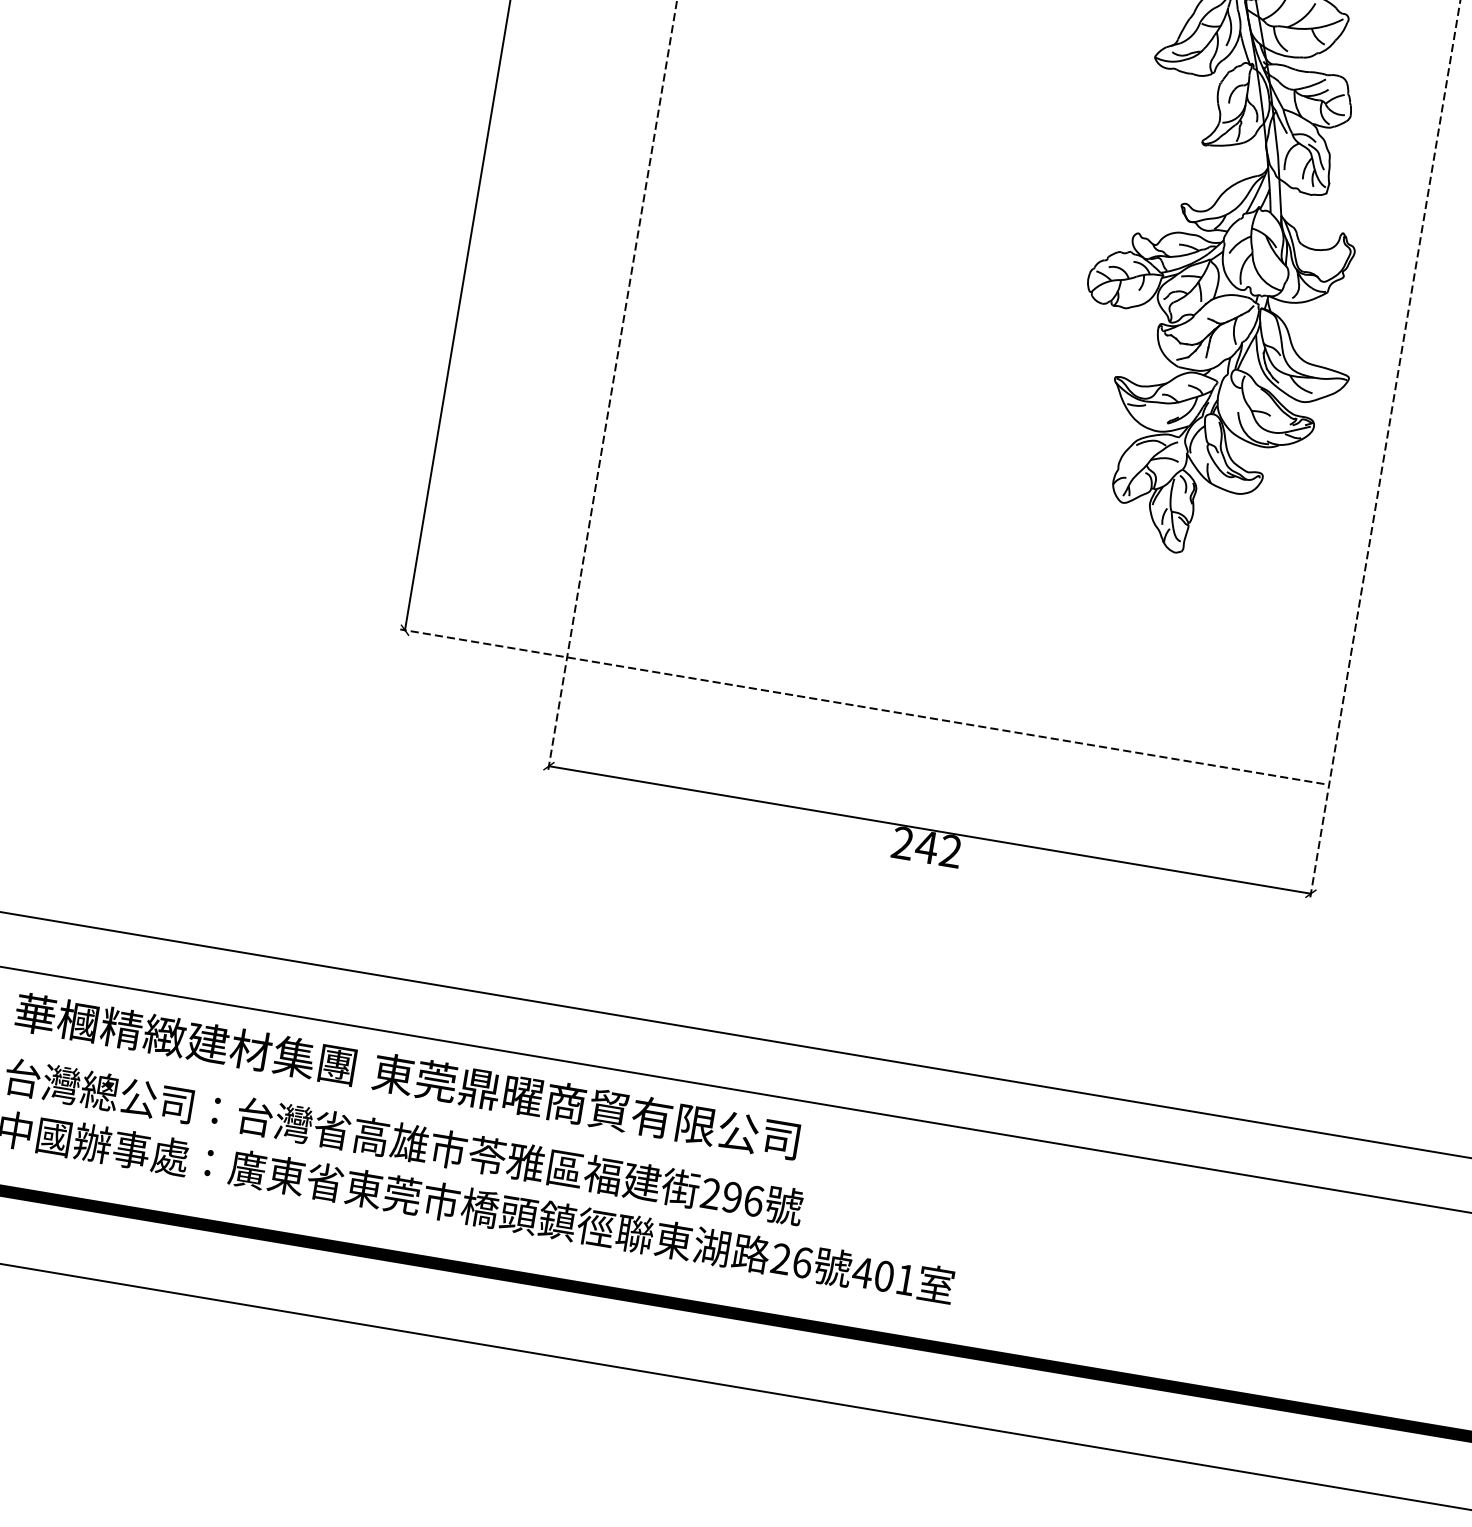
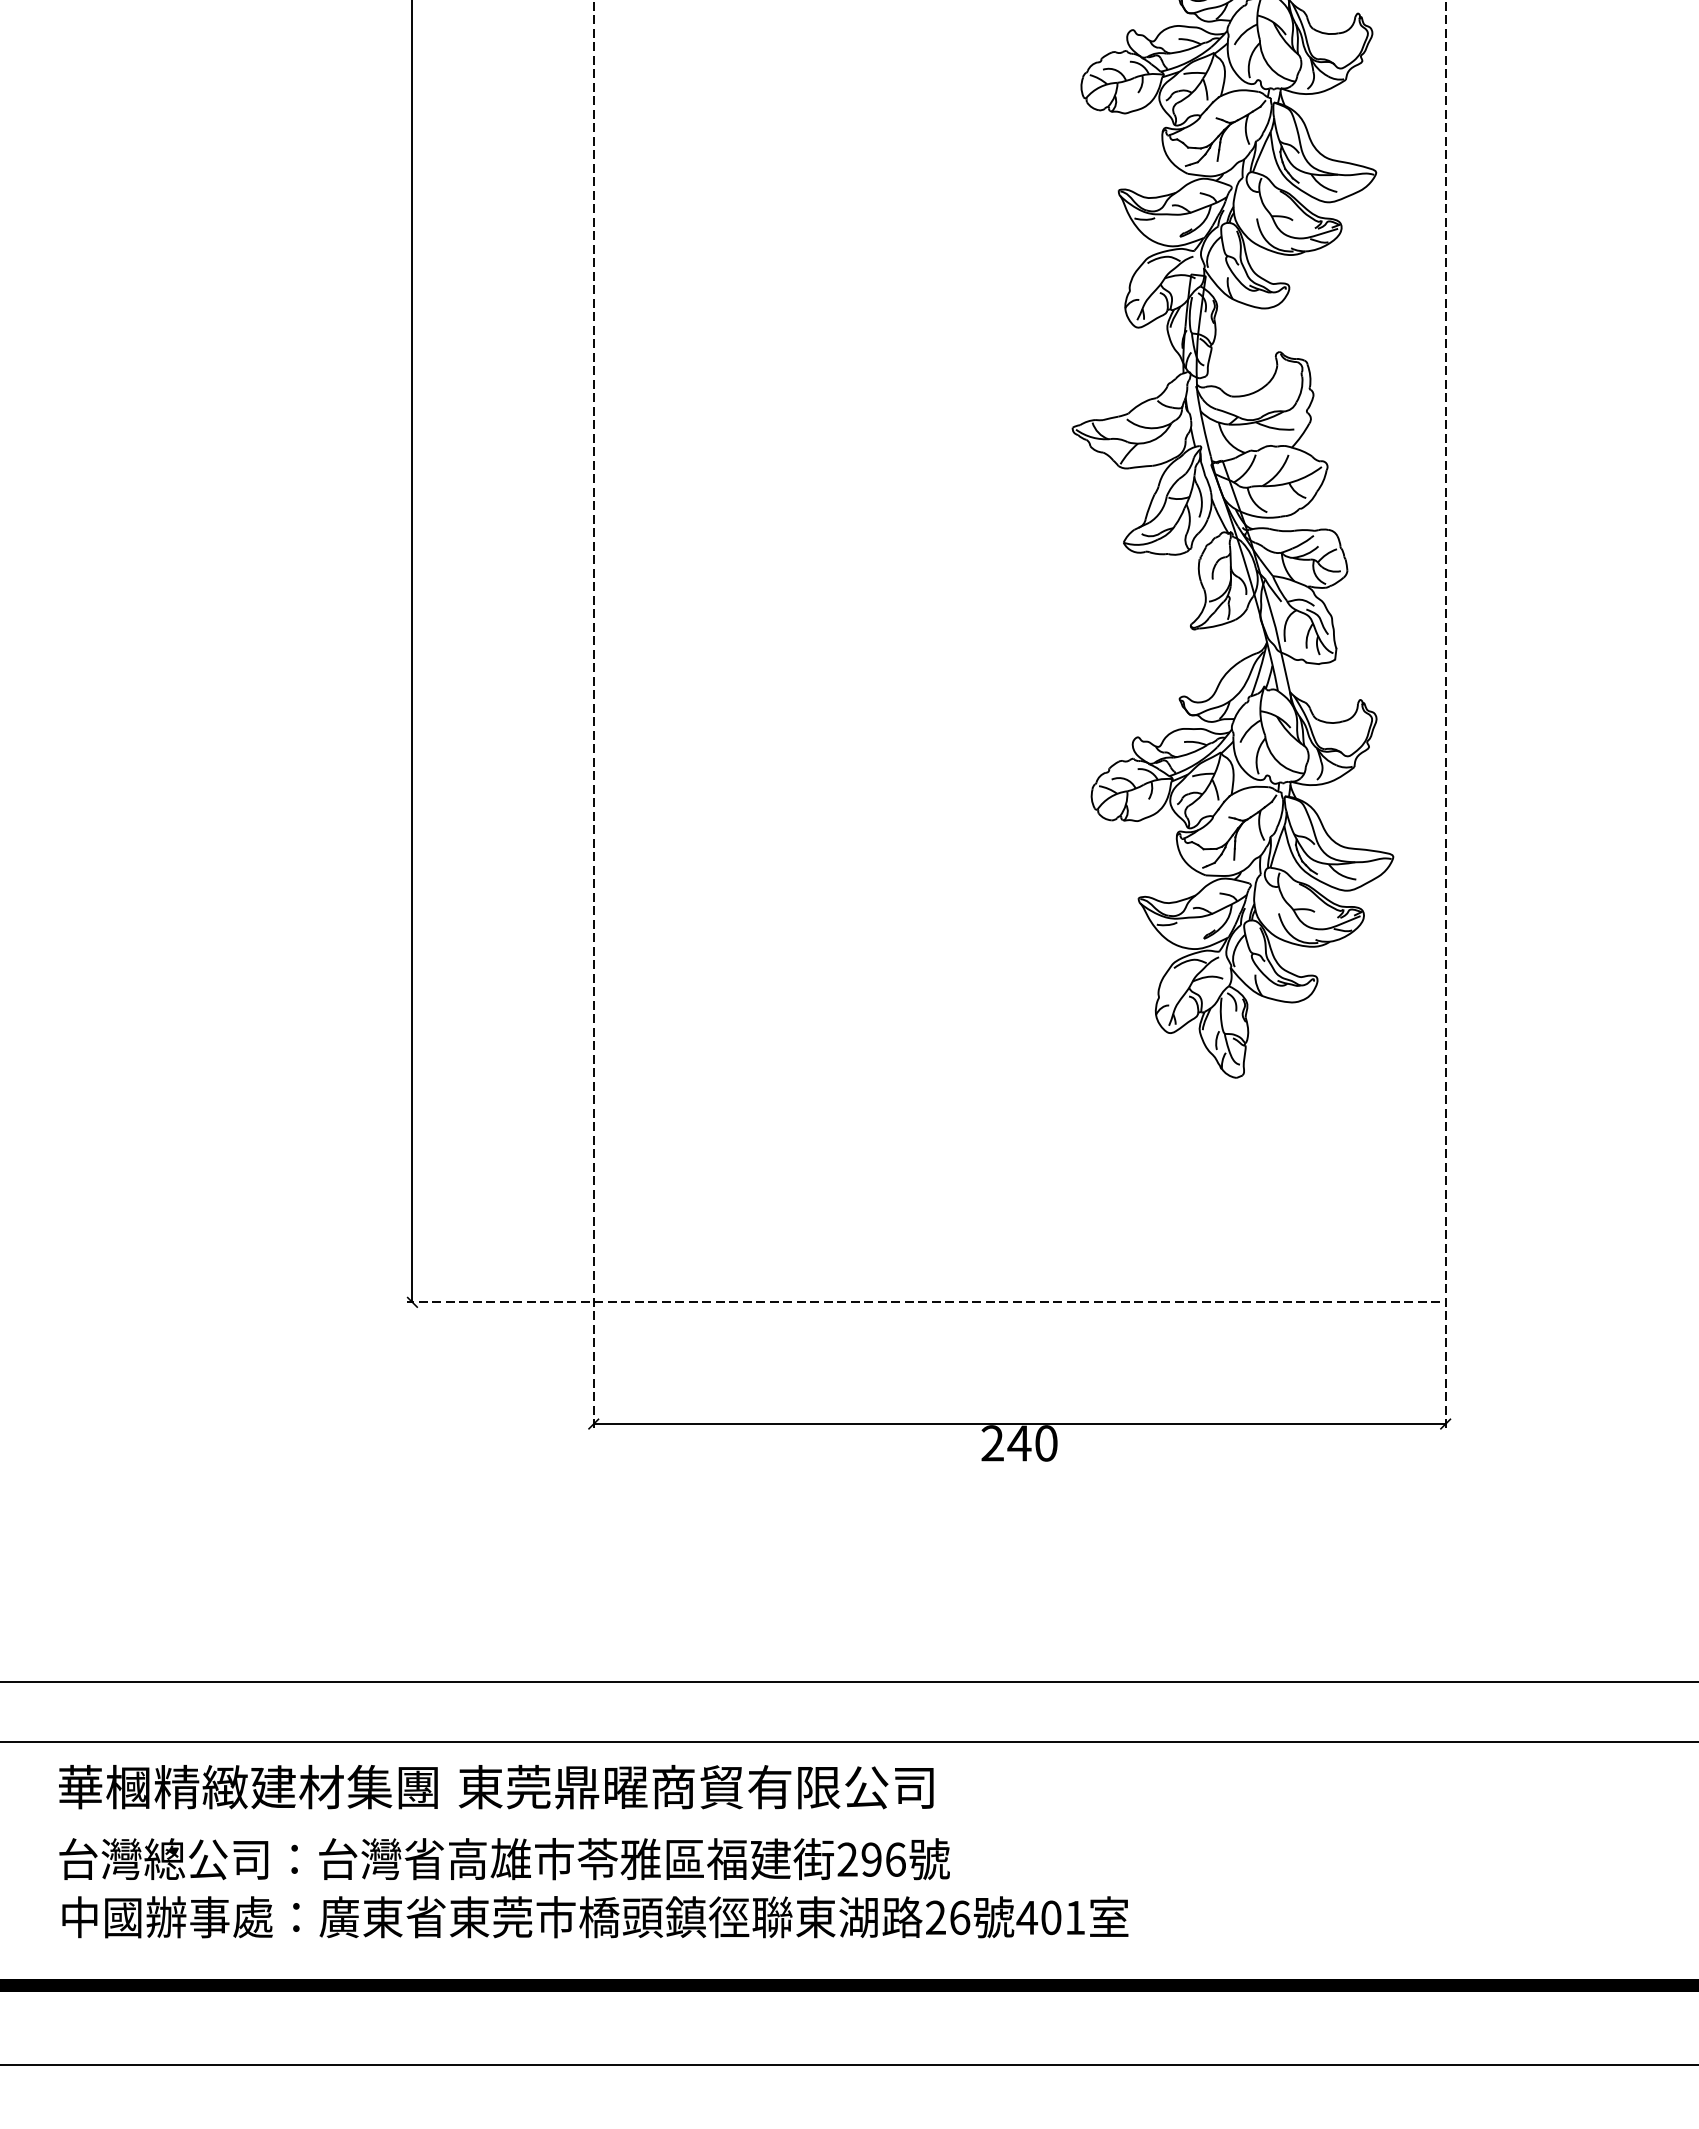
text: (950, 851) -> (1046, 1443), 242 -> 240

